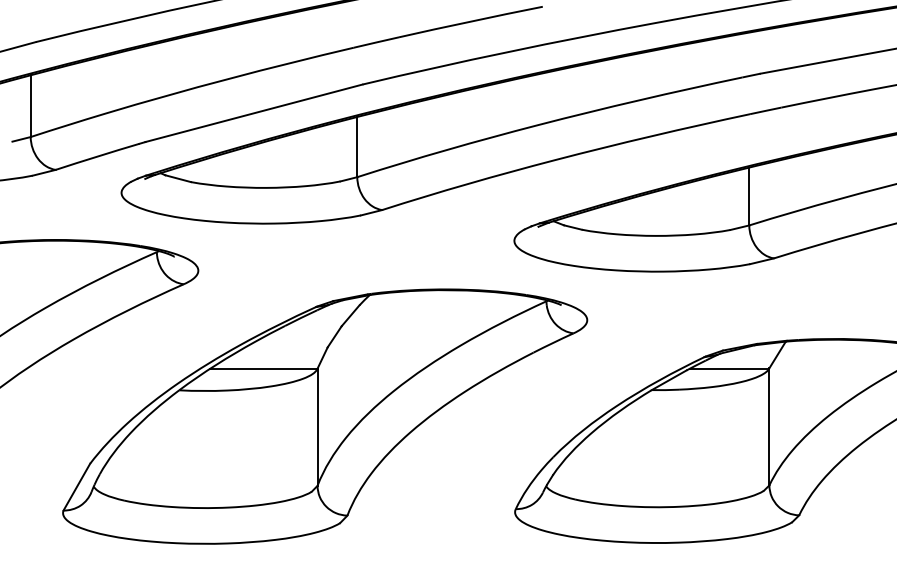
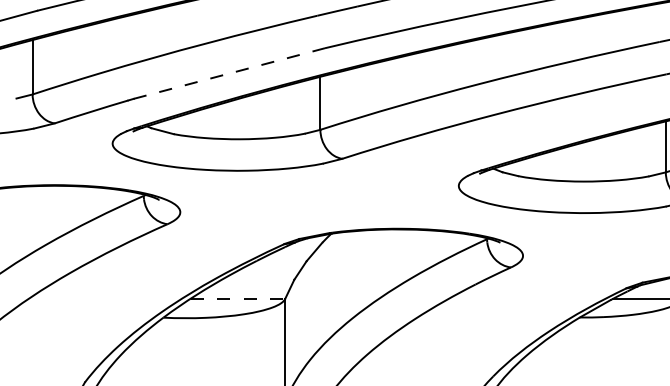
line: (254, 113) -> (229, 73), solid -> dashed
line: (263, 368) -> (237, 298), solid -> dashed

